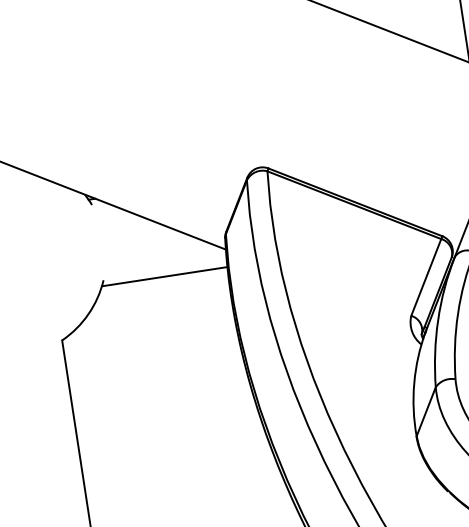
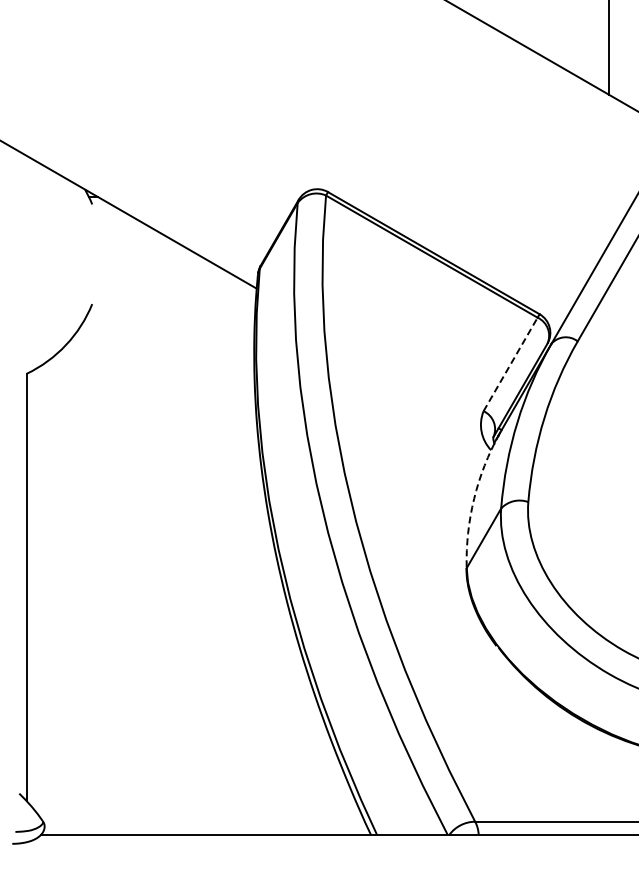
line: (164, 276) -> (171, 311), removed
line: (426, 277) -> (510, 364), solid -> dashed
arc: (414, 382) -> (474, 498), solid -> dashed

